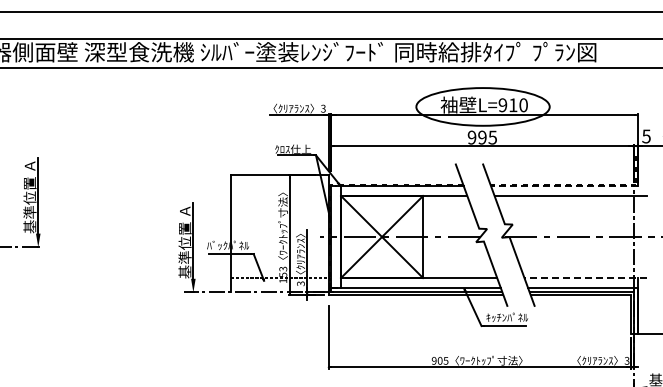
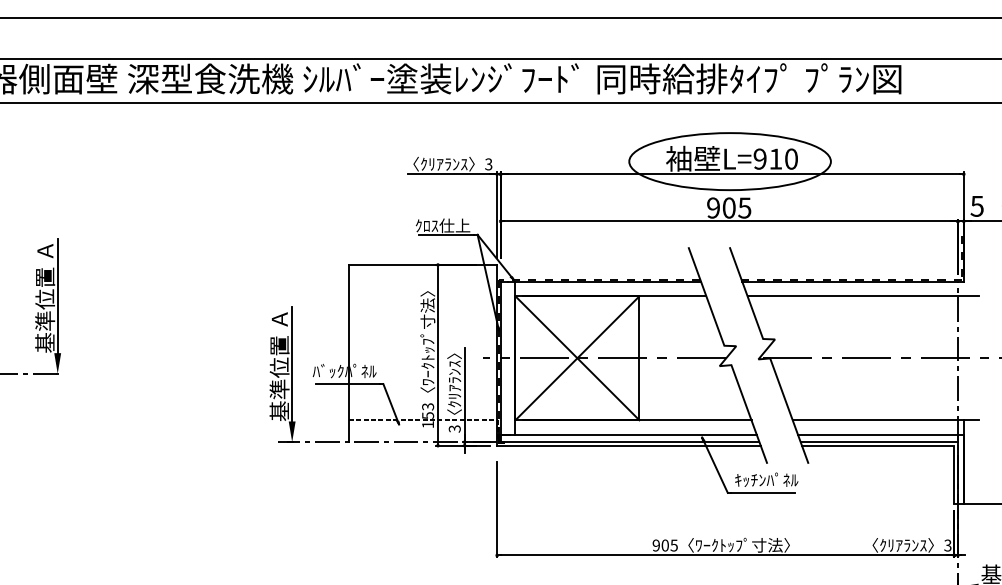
text: (482, 137) -> (729, 207), 995 -> 905
line: (563, 186) -> (851, 281), dashed -> solid
line: (585, 278) -> (884, 421), dashed -> solid

